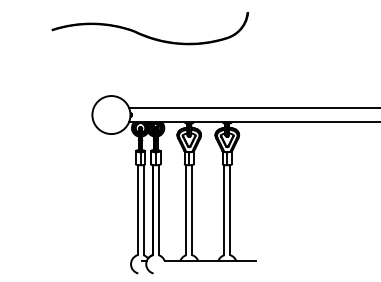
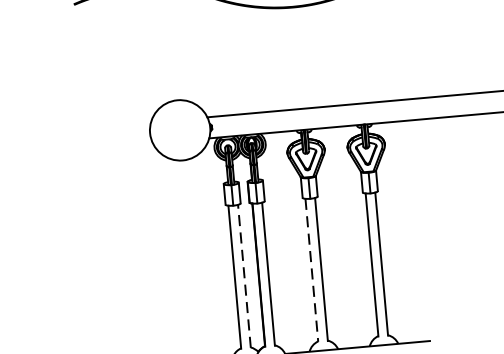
line: (143, 209) -> (244, 275), solid -> dashed
line: (186, 210) -> (312, 270), solid -> dashed

